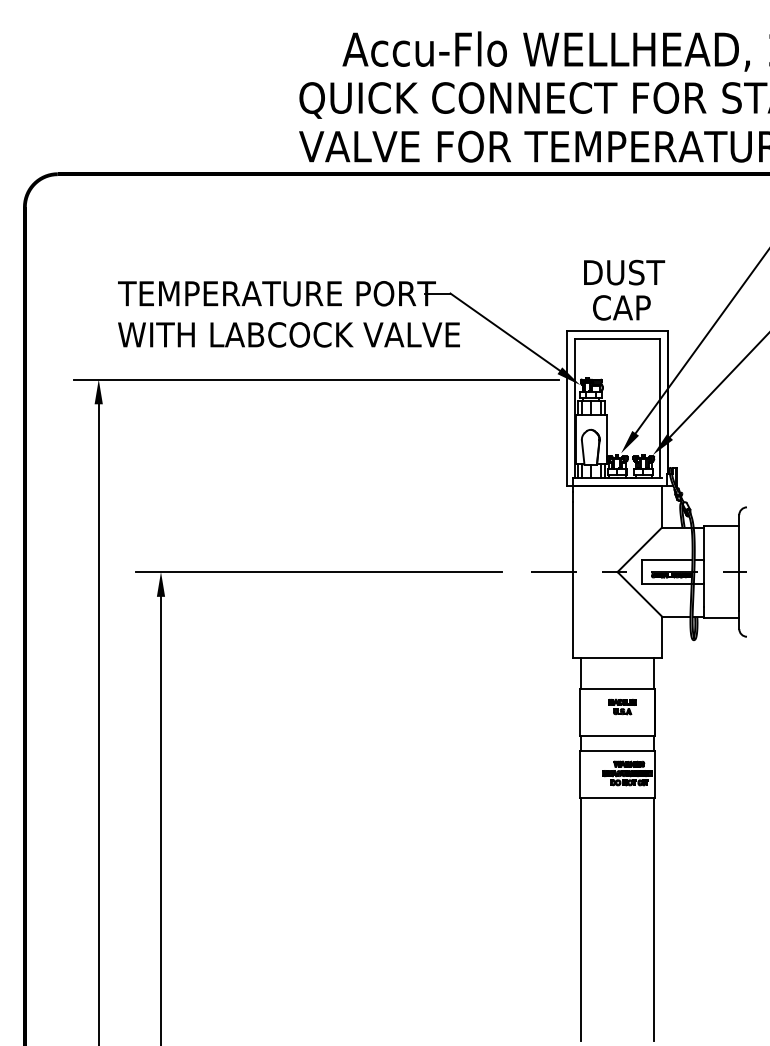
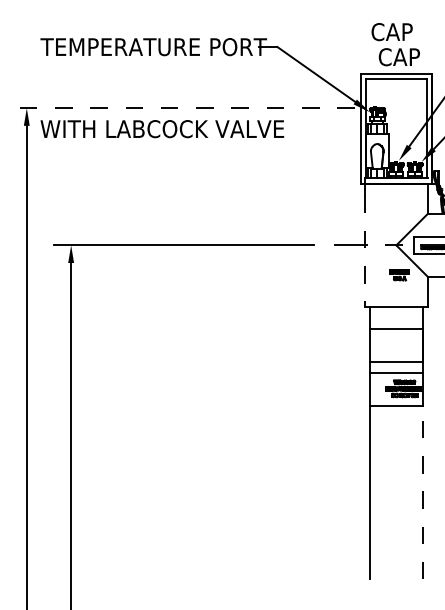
text: (623, 272) -> (400, 31), DUST -> CAP
text: (288, 334) -> (161, 128), moved
line: (316, 379) -> (181, 108), solid -> dashed
line: (573, 580) -> (364, 251), solid -> dashed
part: (622, 706) -> (399, 274), moved
line: (654, 919) -> (422, 492), solid -> dashed

